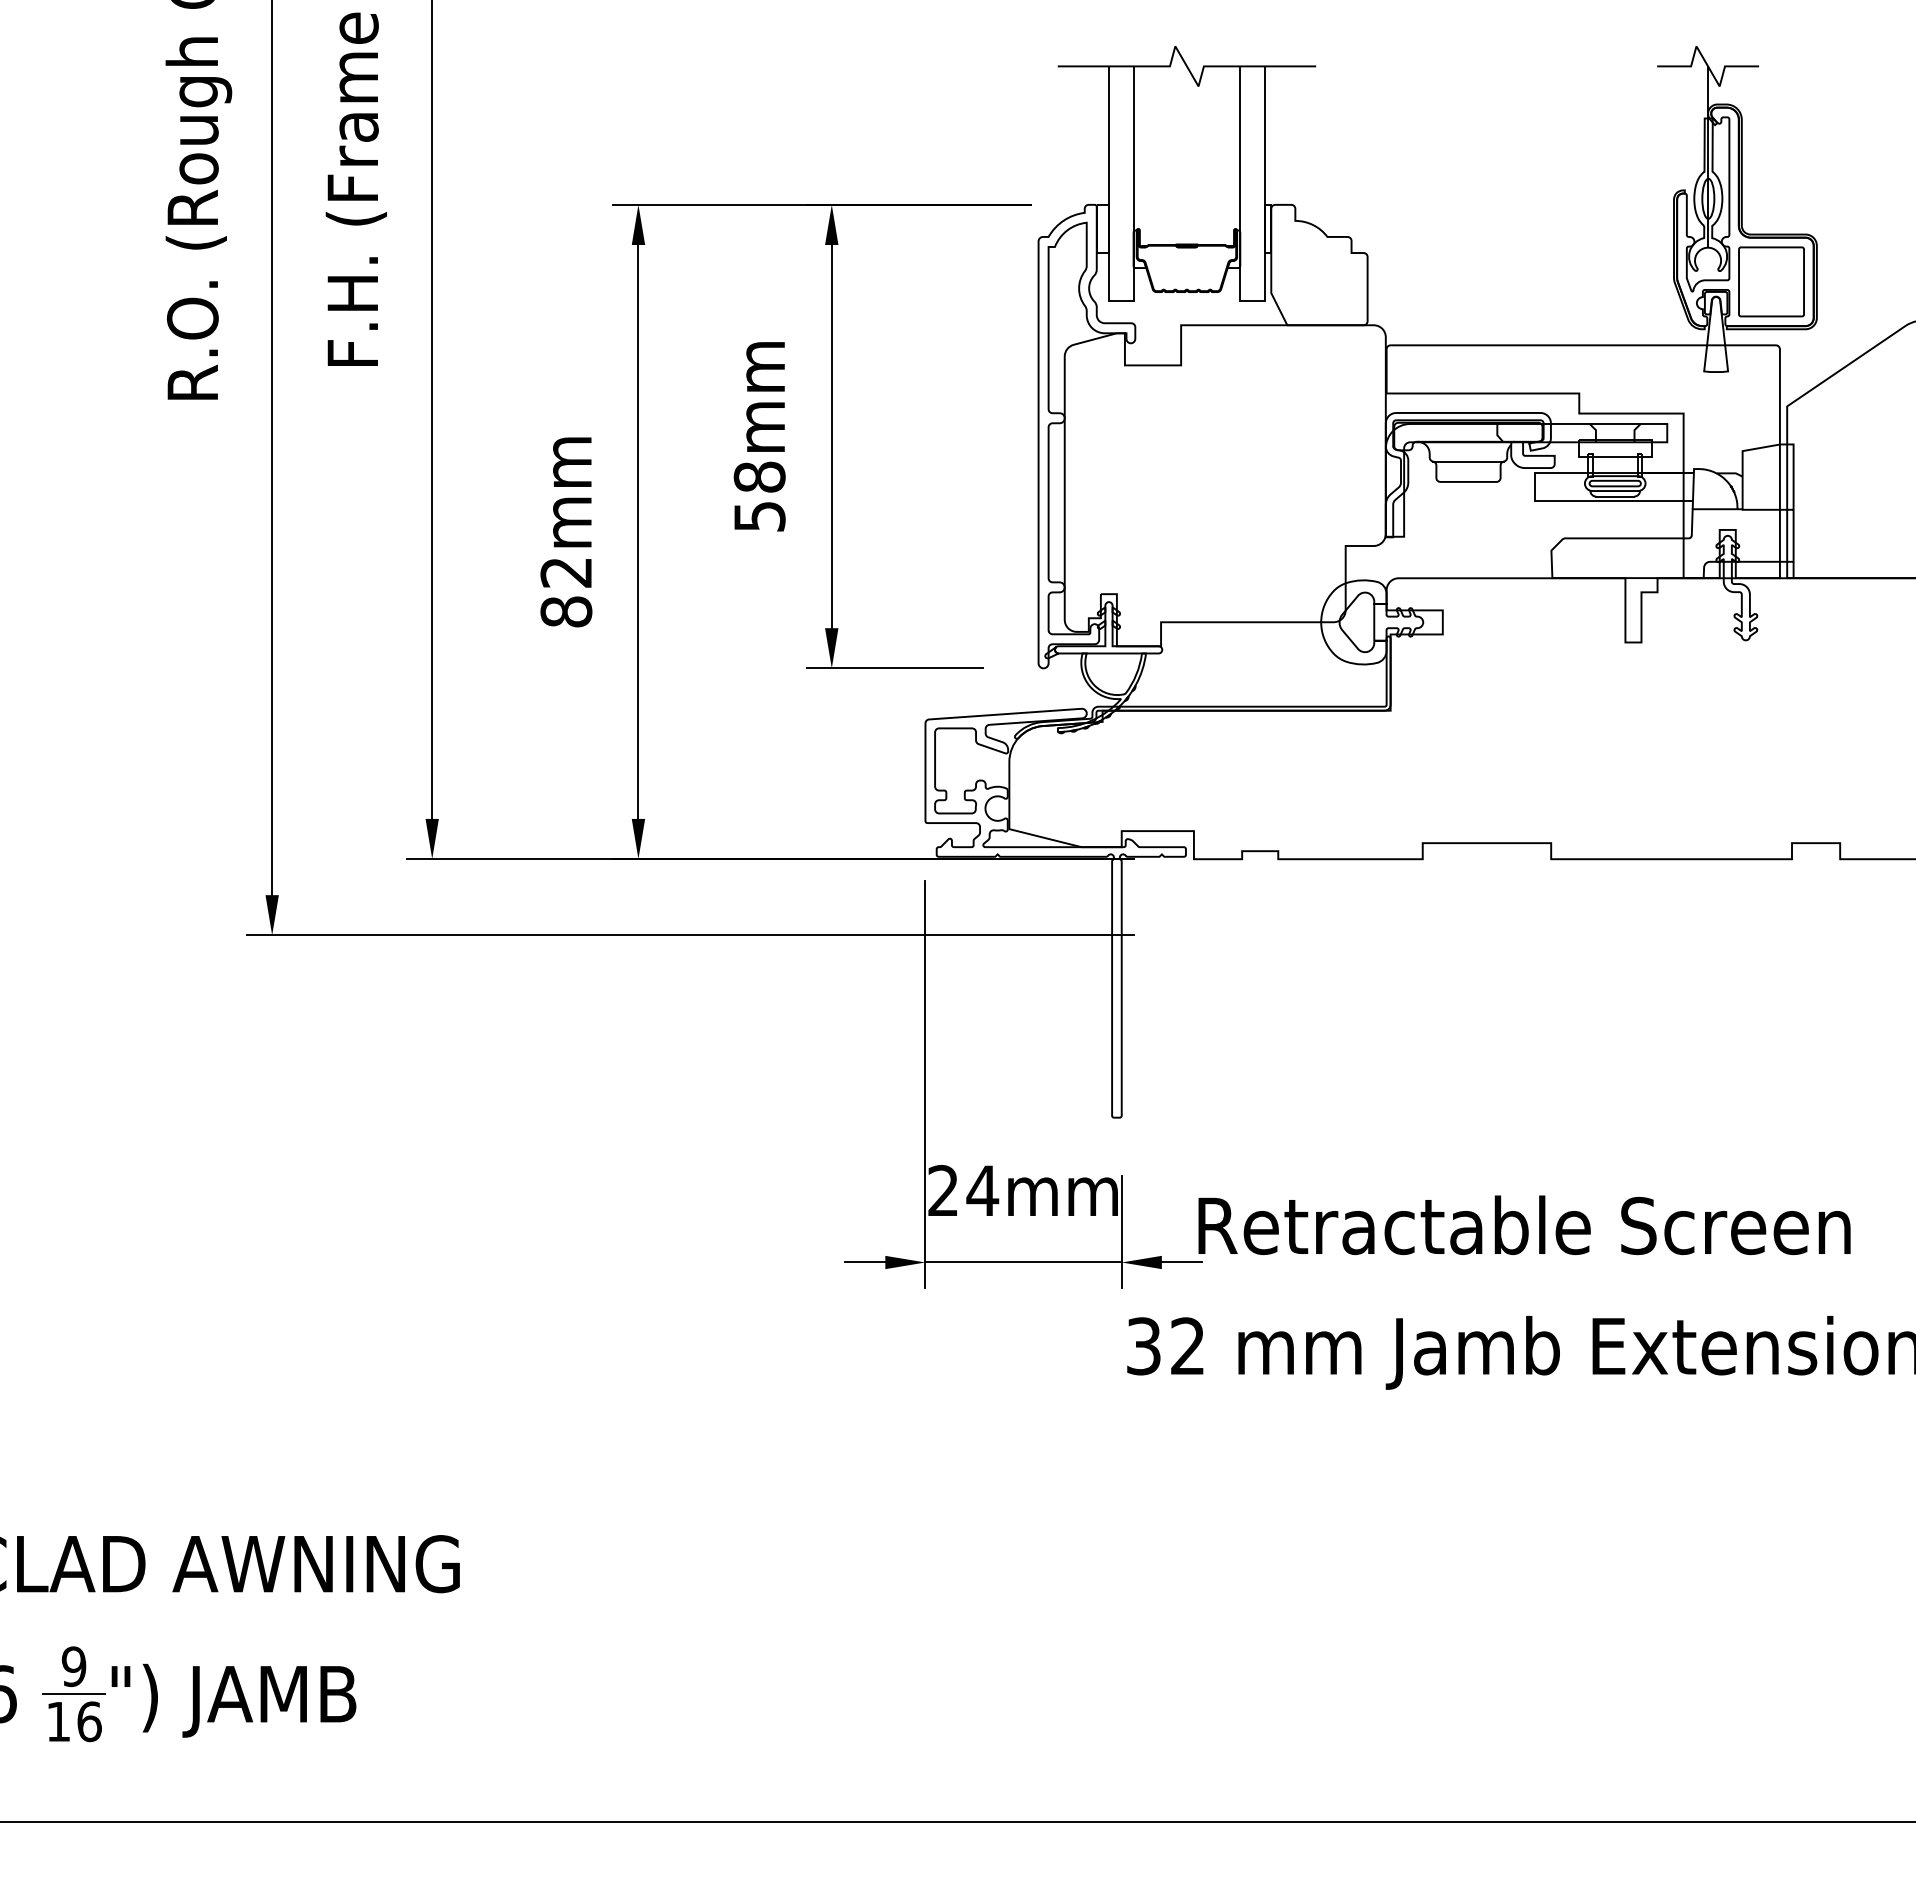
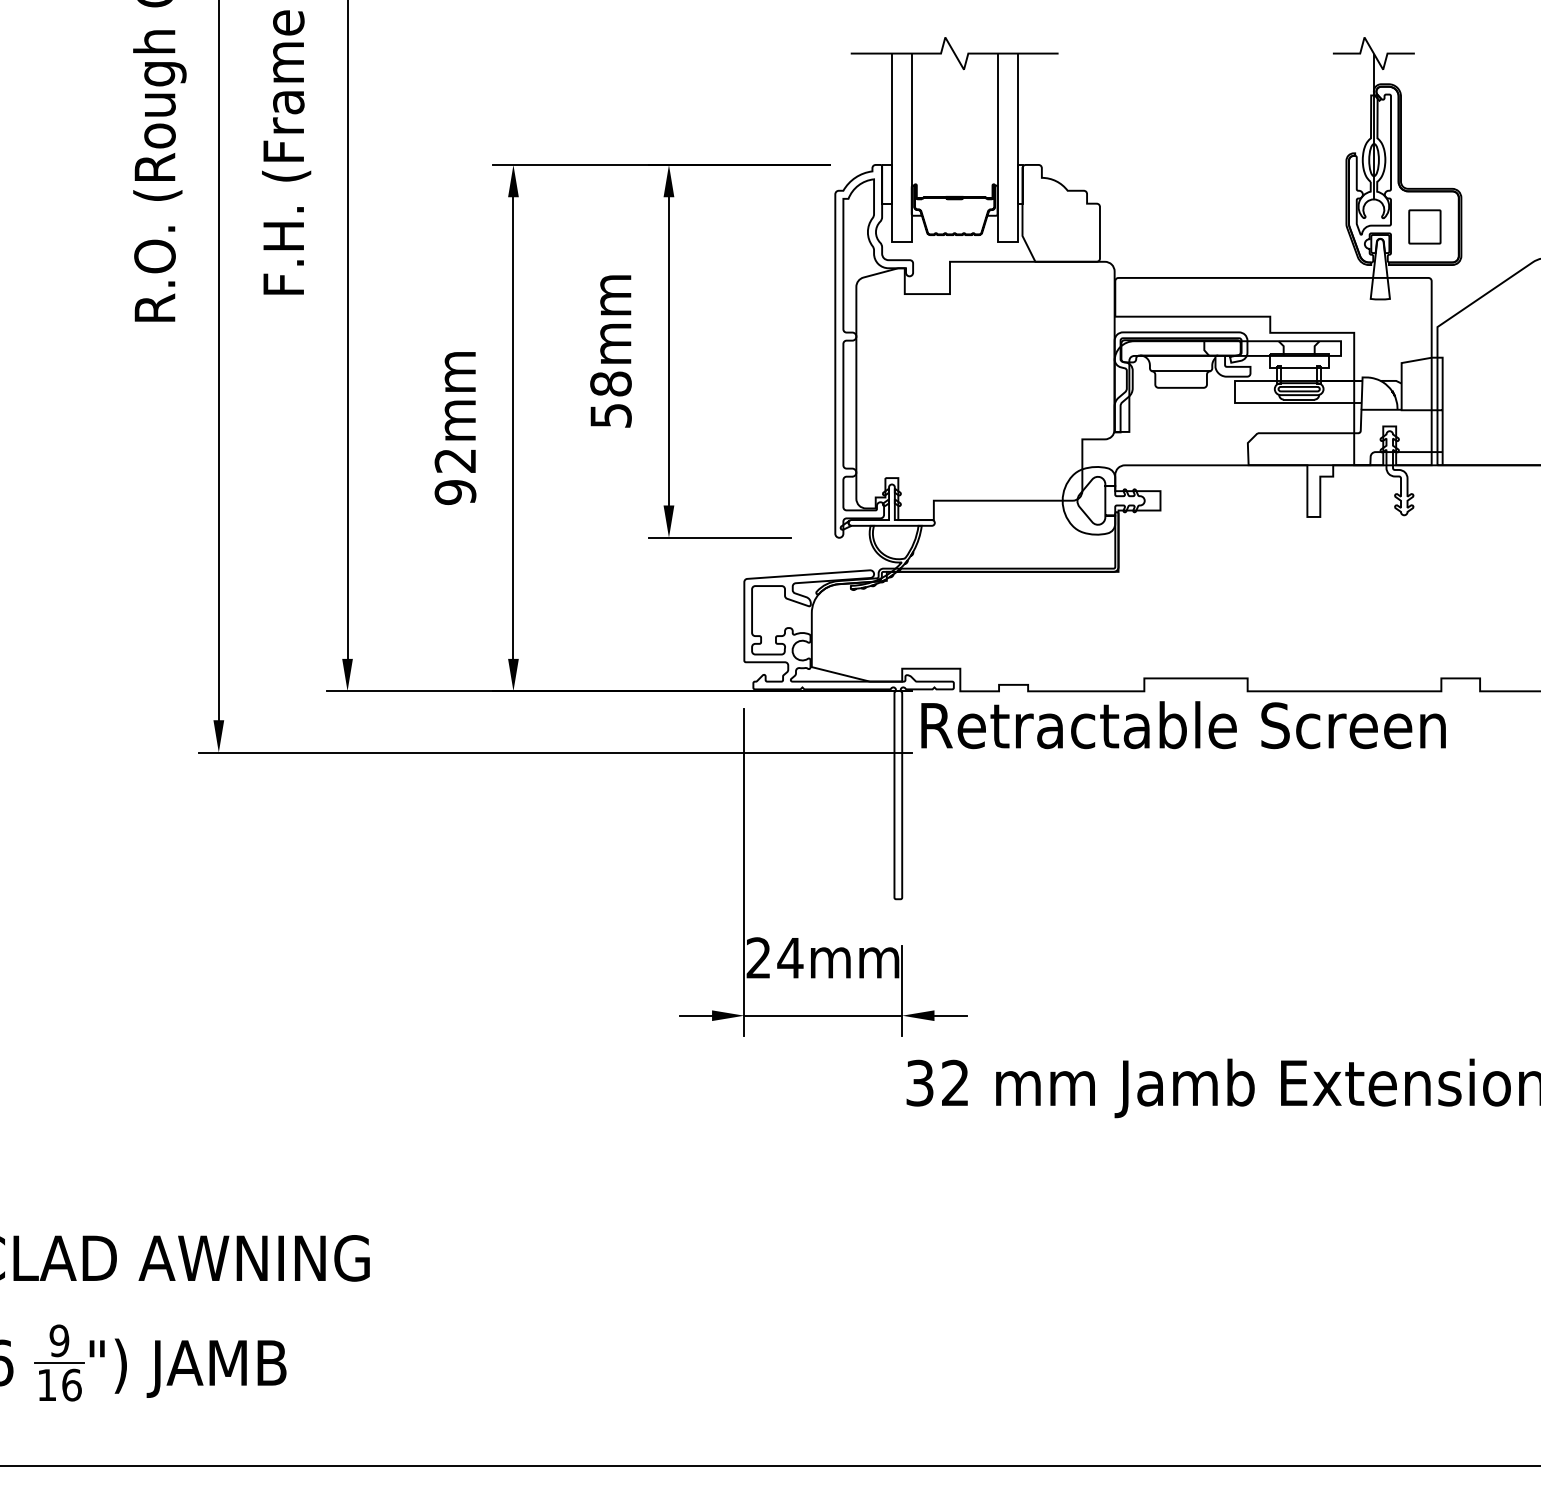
part: (1771, 281) -> (1424, 226), size x0.6
text: (566, 611) -> (455, 492), 82mm -> 92mm
text: (1524, 1225) -> (1183, 725), moved

